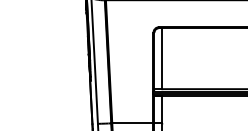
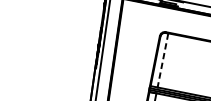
line: (162, 59) -> (163, 61), solid -> dashed

